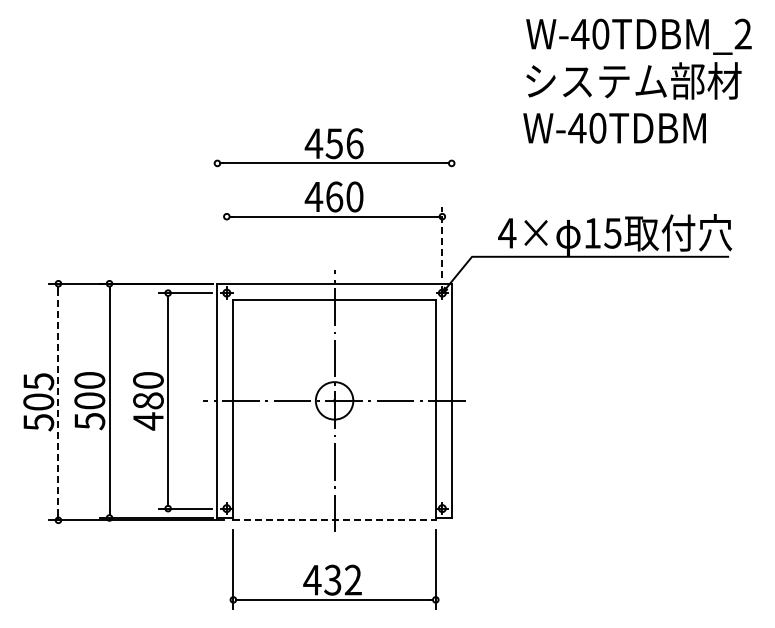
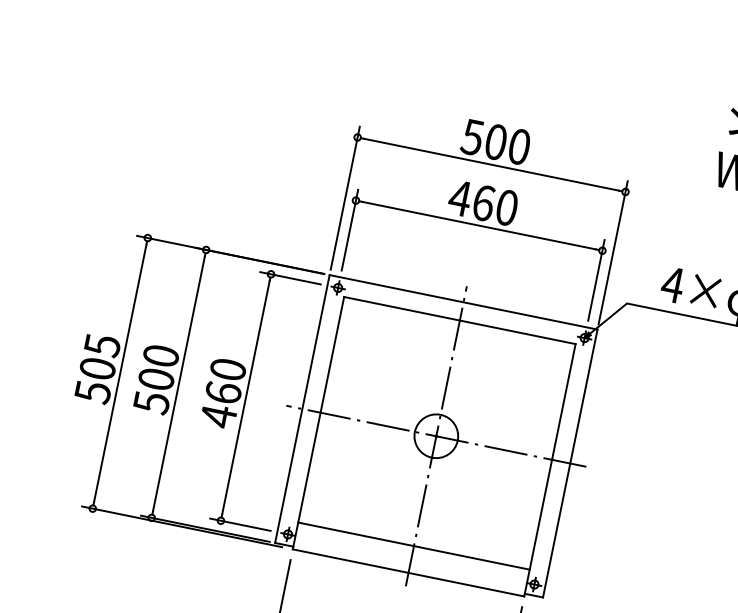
text: (333, 143) -> (494, 141), 456 -> 500
line: (217, 216) -> (345, 198), added
line: (451, 216) -> (612, 252), added
line: (226, 242) -> (349, 230), added
line: (442, 242) -> (596, 280), dashed -> solid
text: (148, 400) -> (223, 392), 480 -> 460
line: (58, 402) -> (120, 373), dashed -> solid
line: (334, 496) -> (413, 545), added
line: (335, 520) -> (409, 573), dashed -> solid

